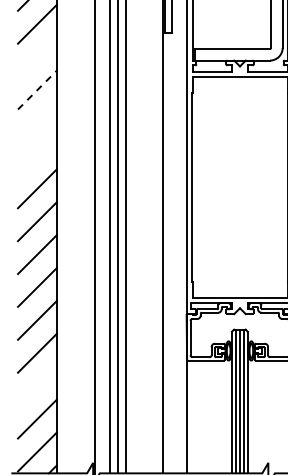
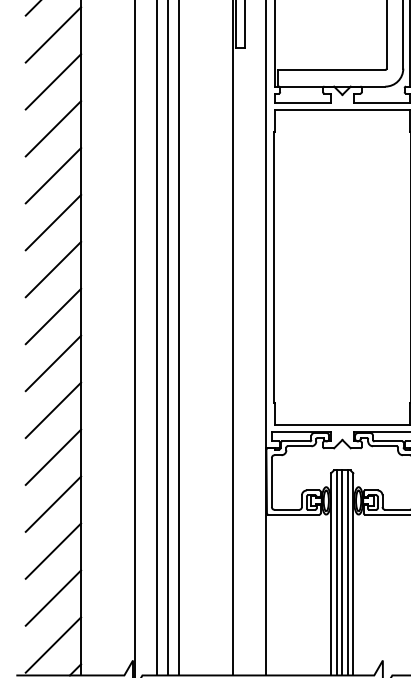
line: (37, 56) -> (53, 80), added
line: (37, 89) -> (53, 127), dashed -> solid
line: (37, 122) -> (53, 174), added
line: (37, 155) -> (53, 222), added
line: (37, 385) -> (53, 550), added

